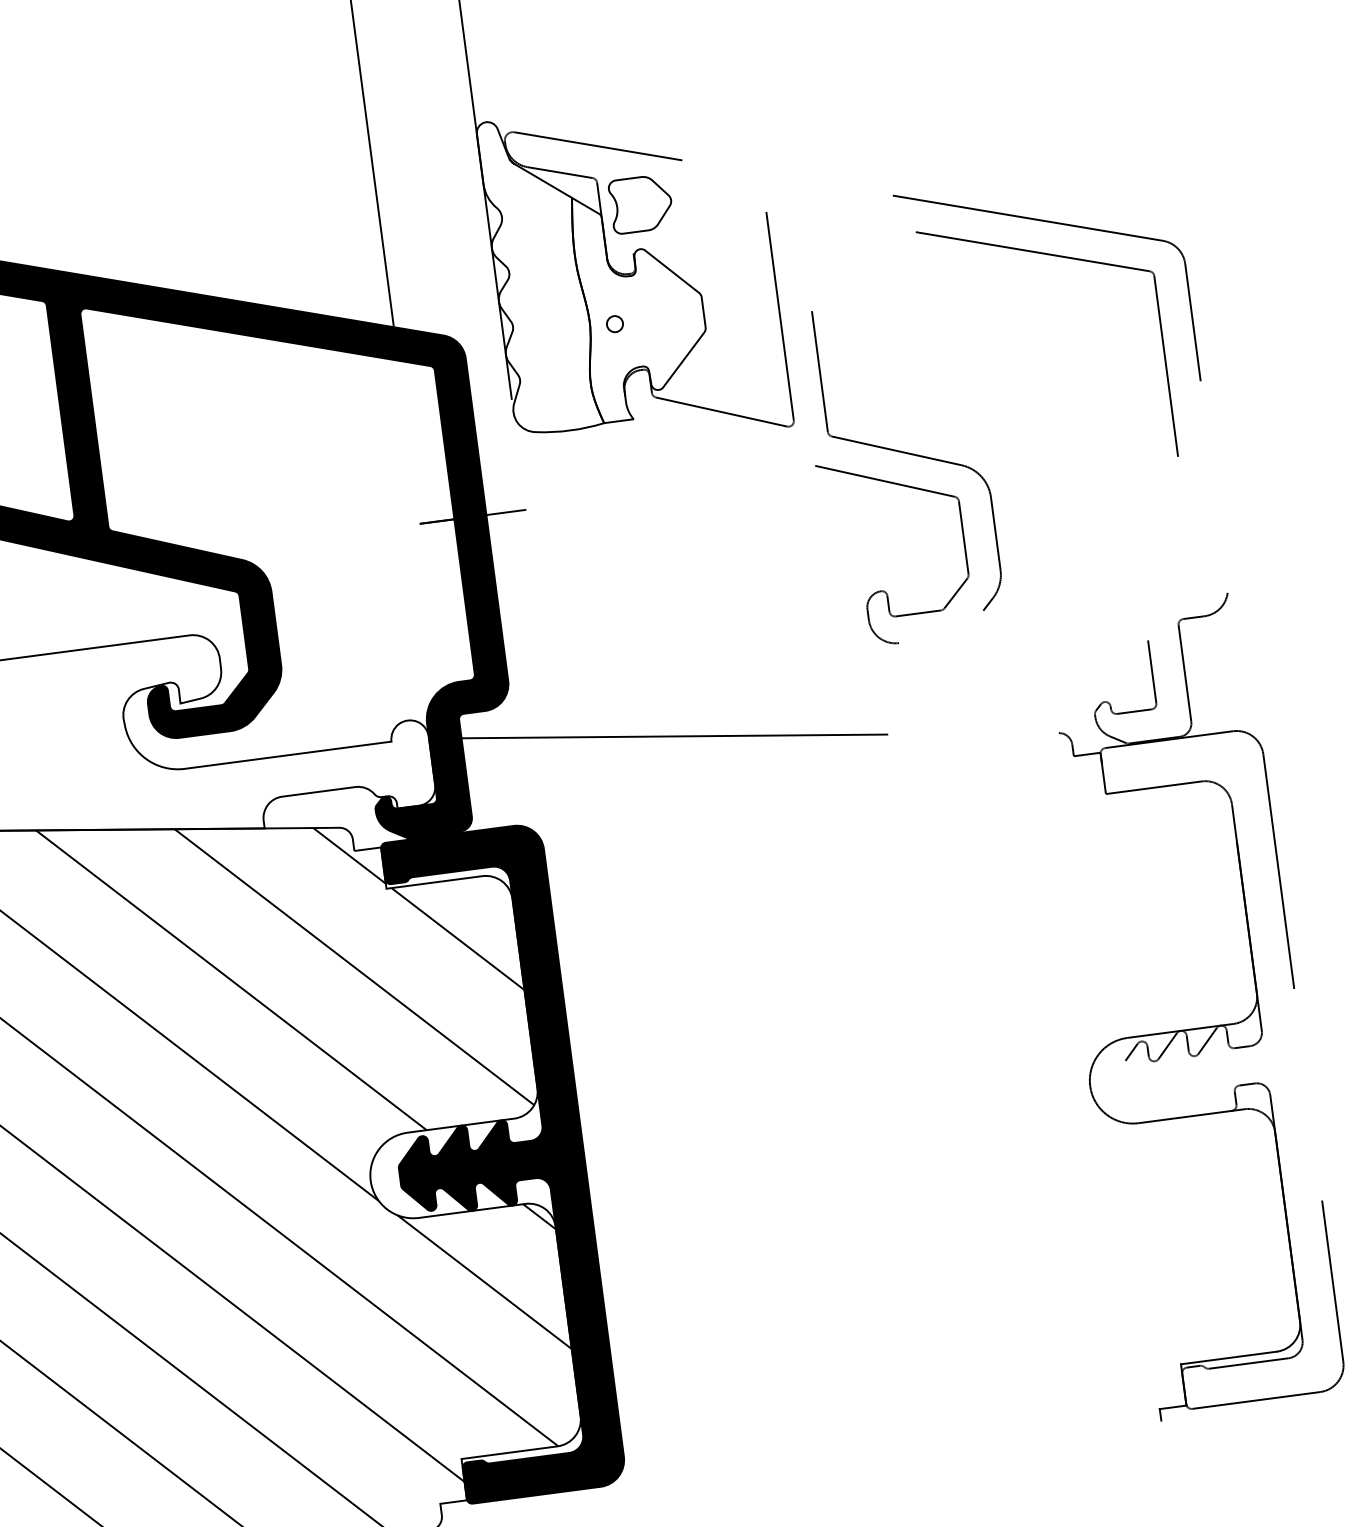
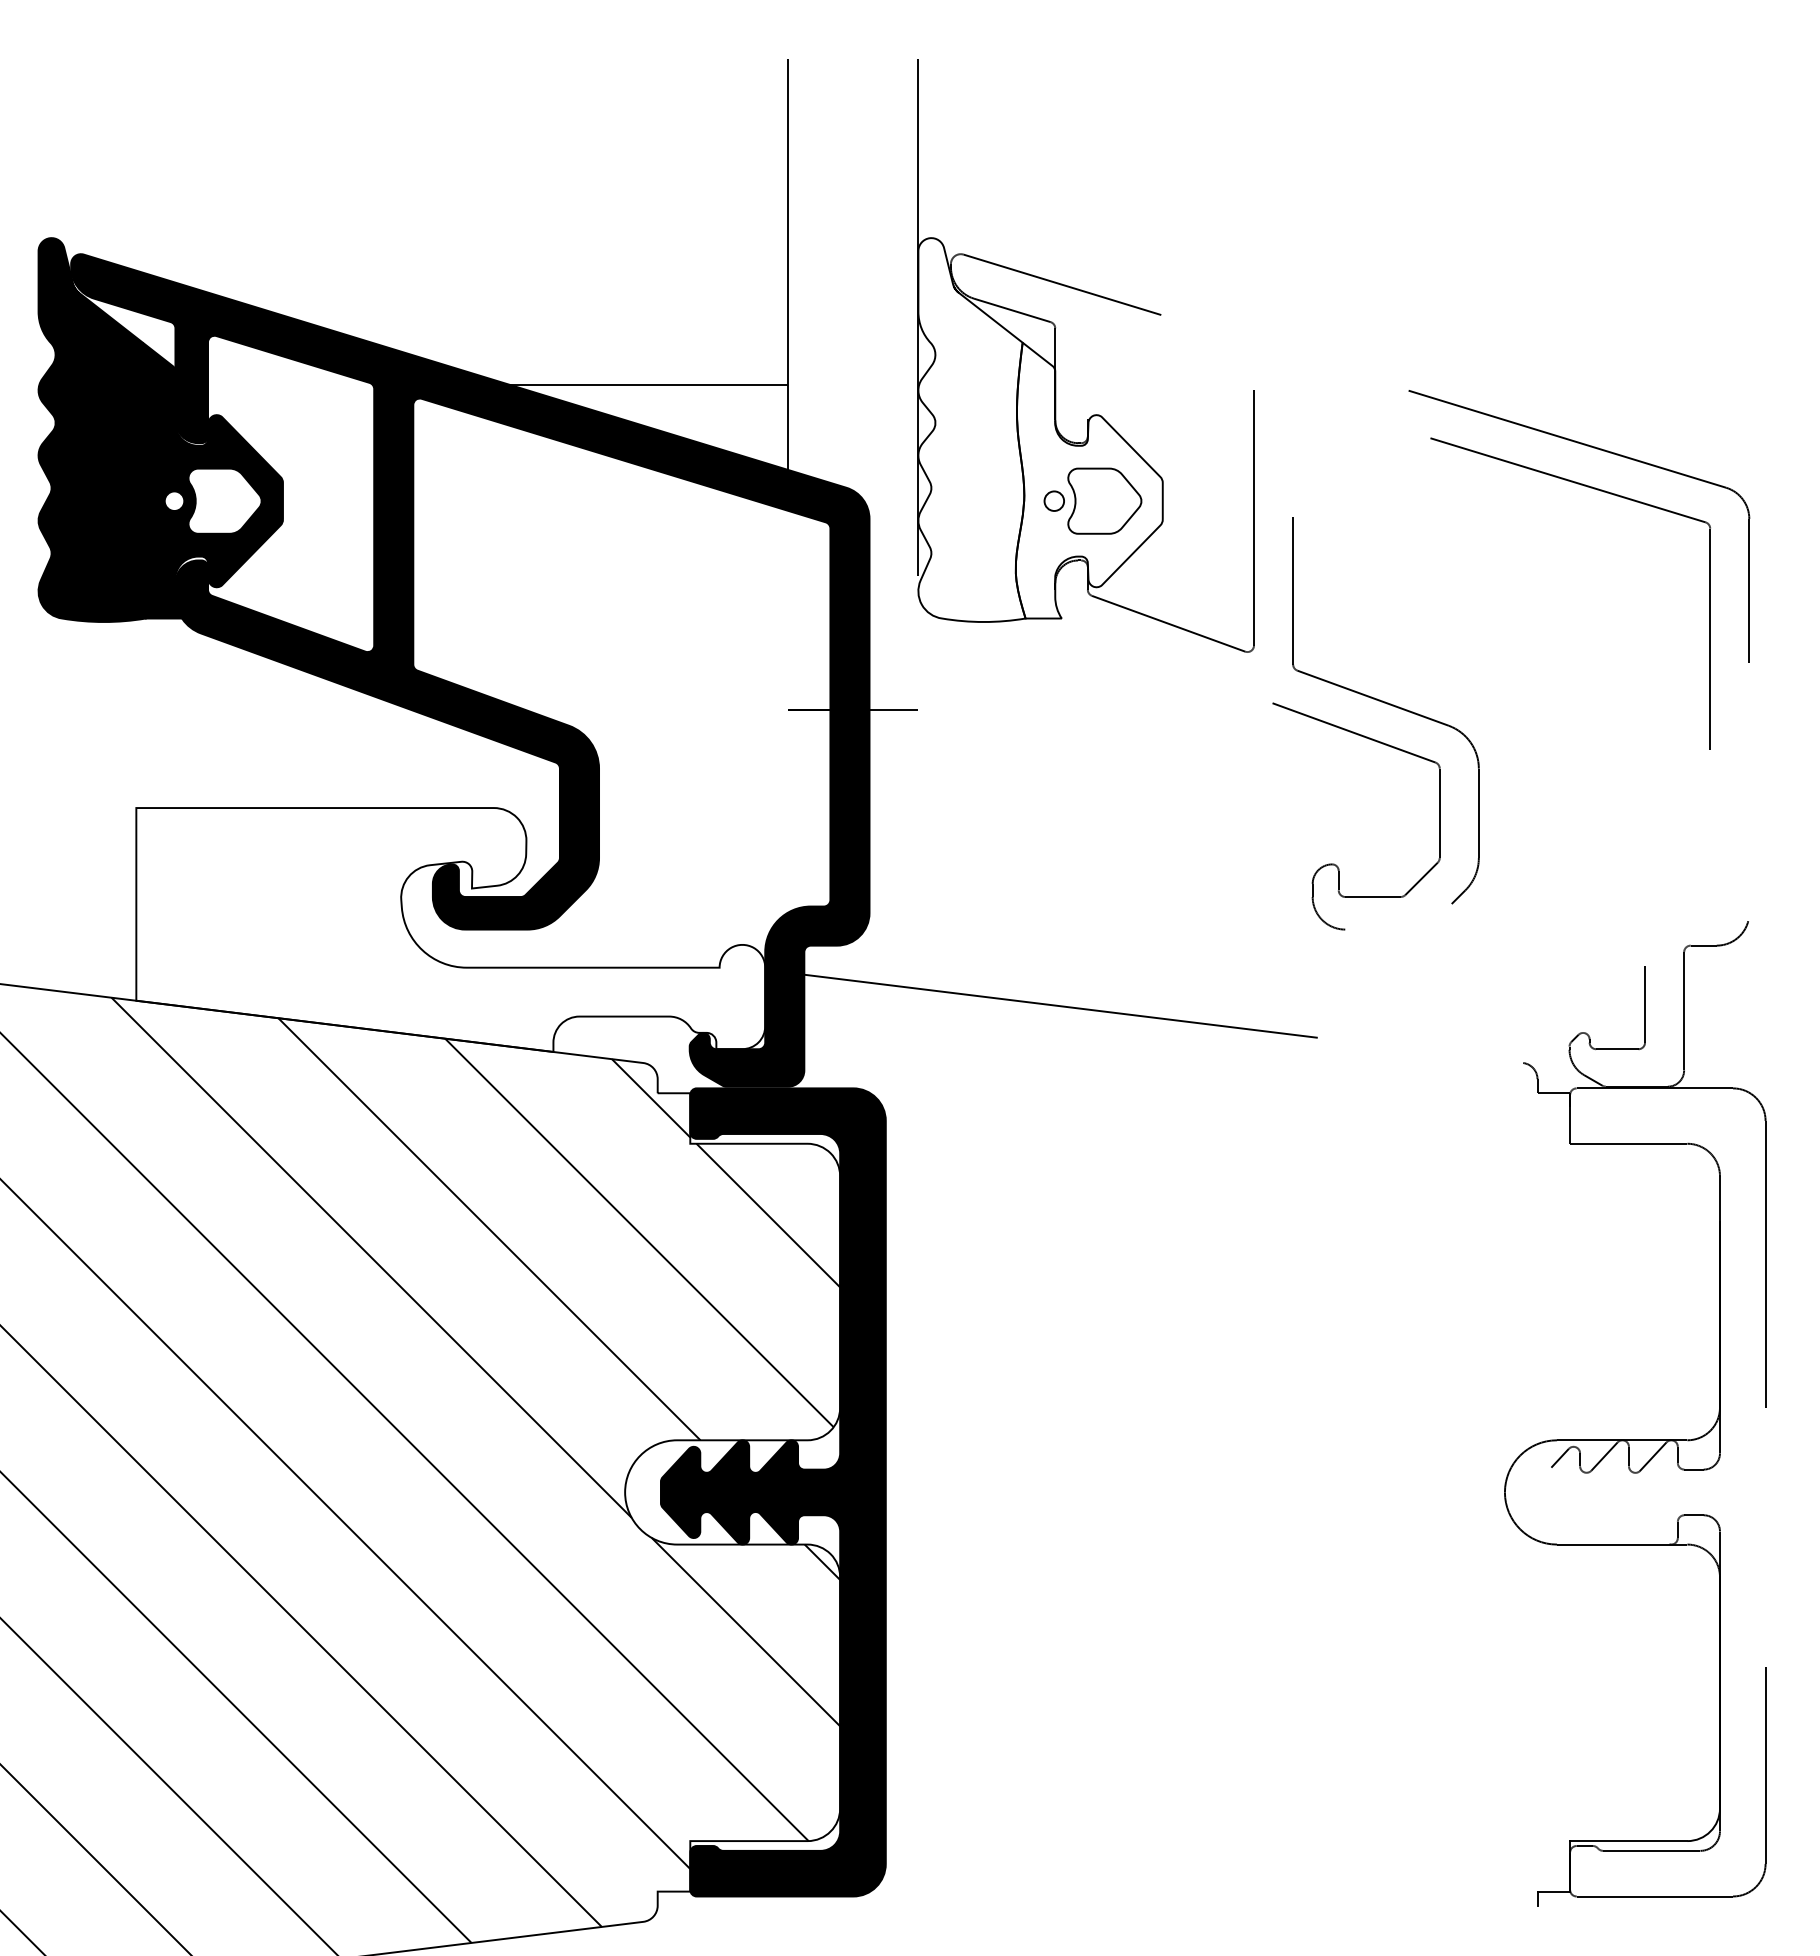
part: (640, 203) -> (1104, 500), moved
line: (270, 272) -> (648, 384), added

